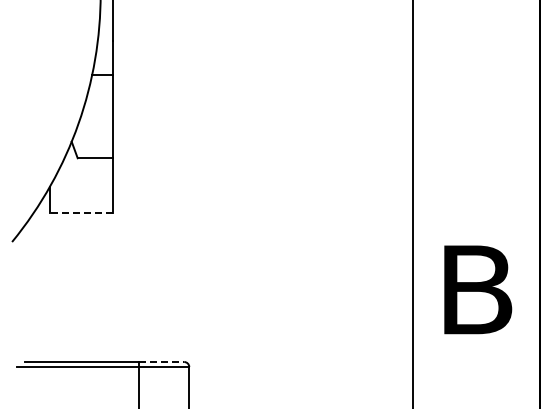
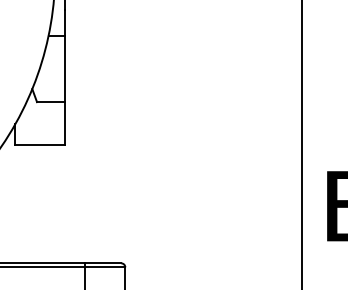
line: (81, 212) -> (40, 145), dashed -> solid
line: (161, 362) -> (103, 263), dashed -> solid

